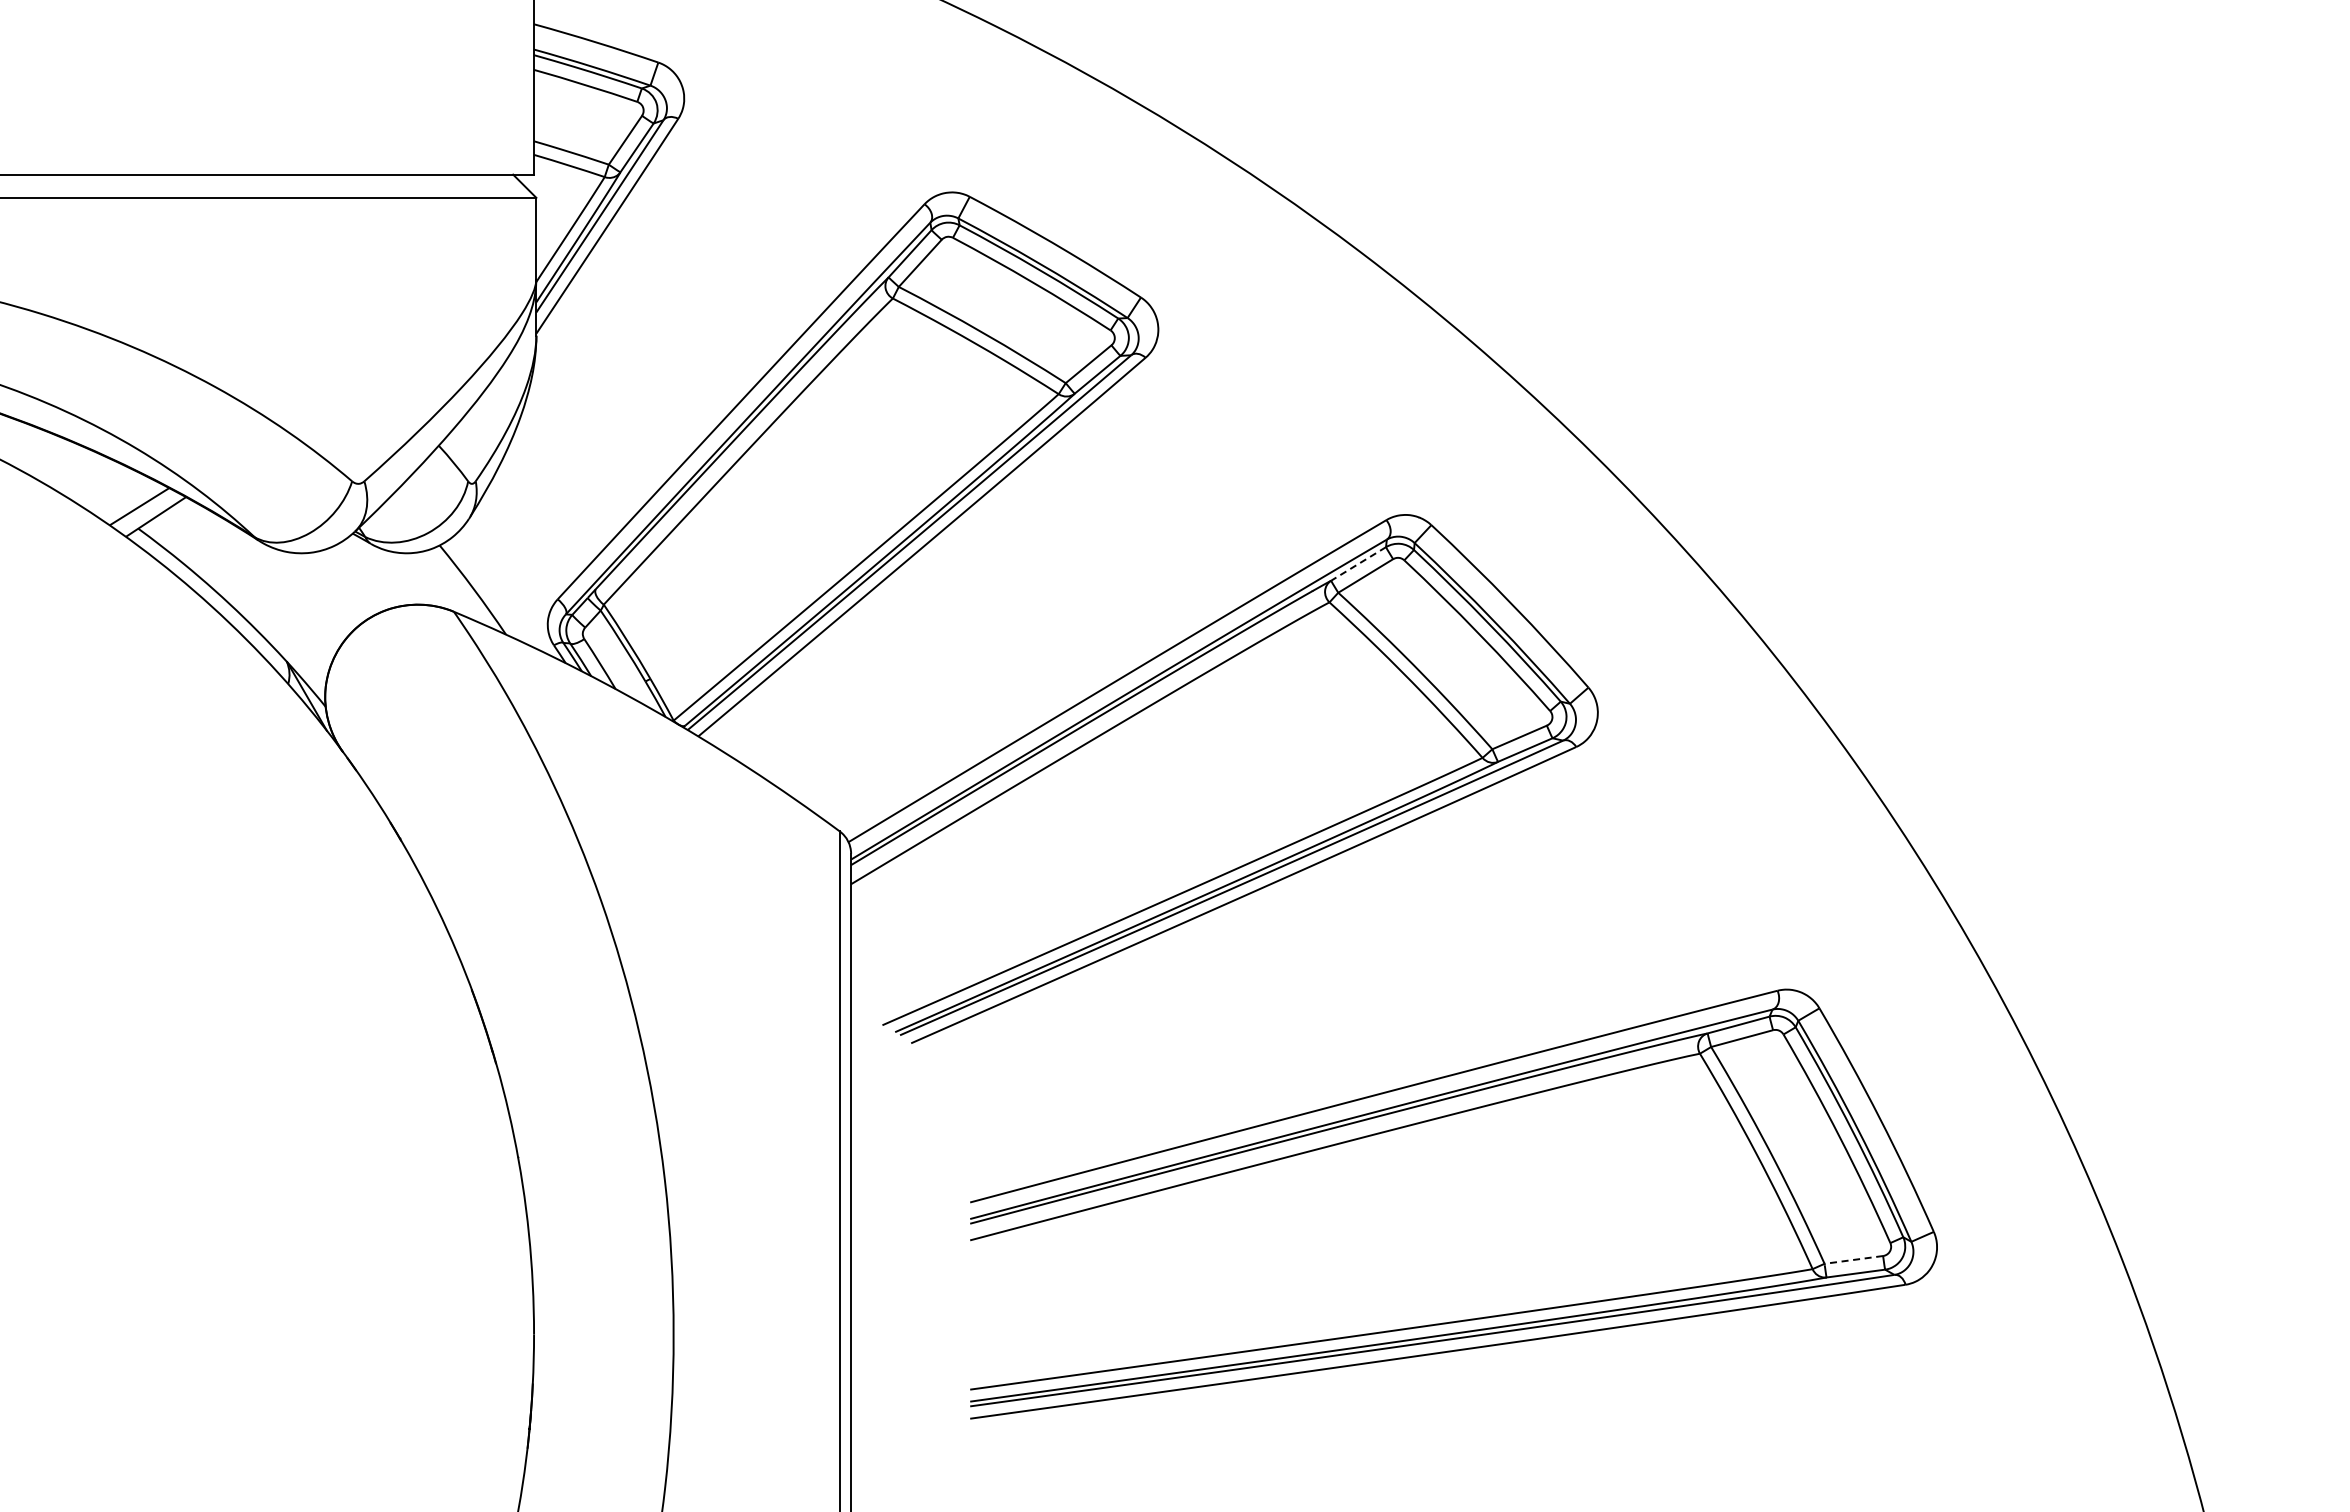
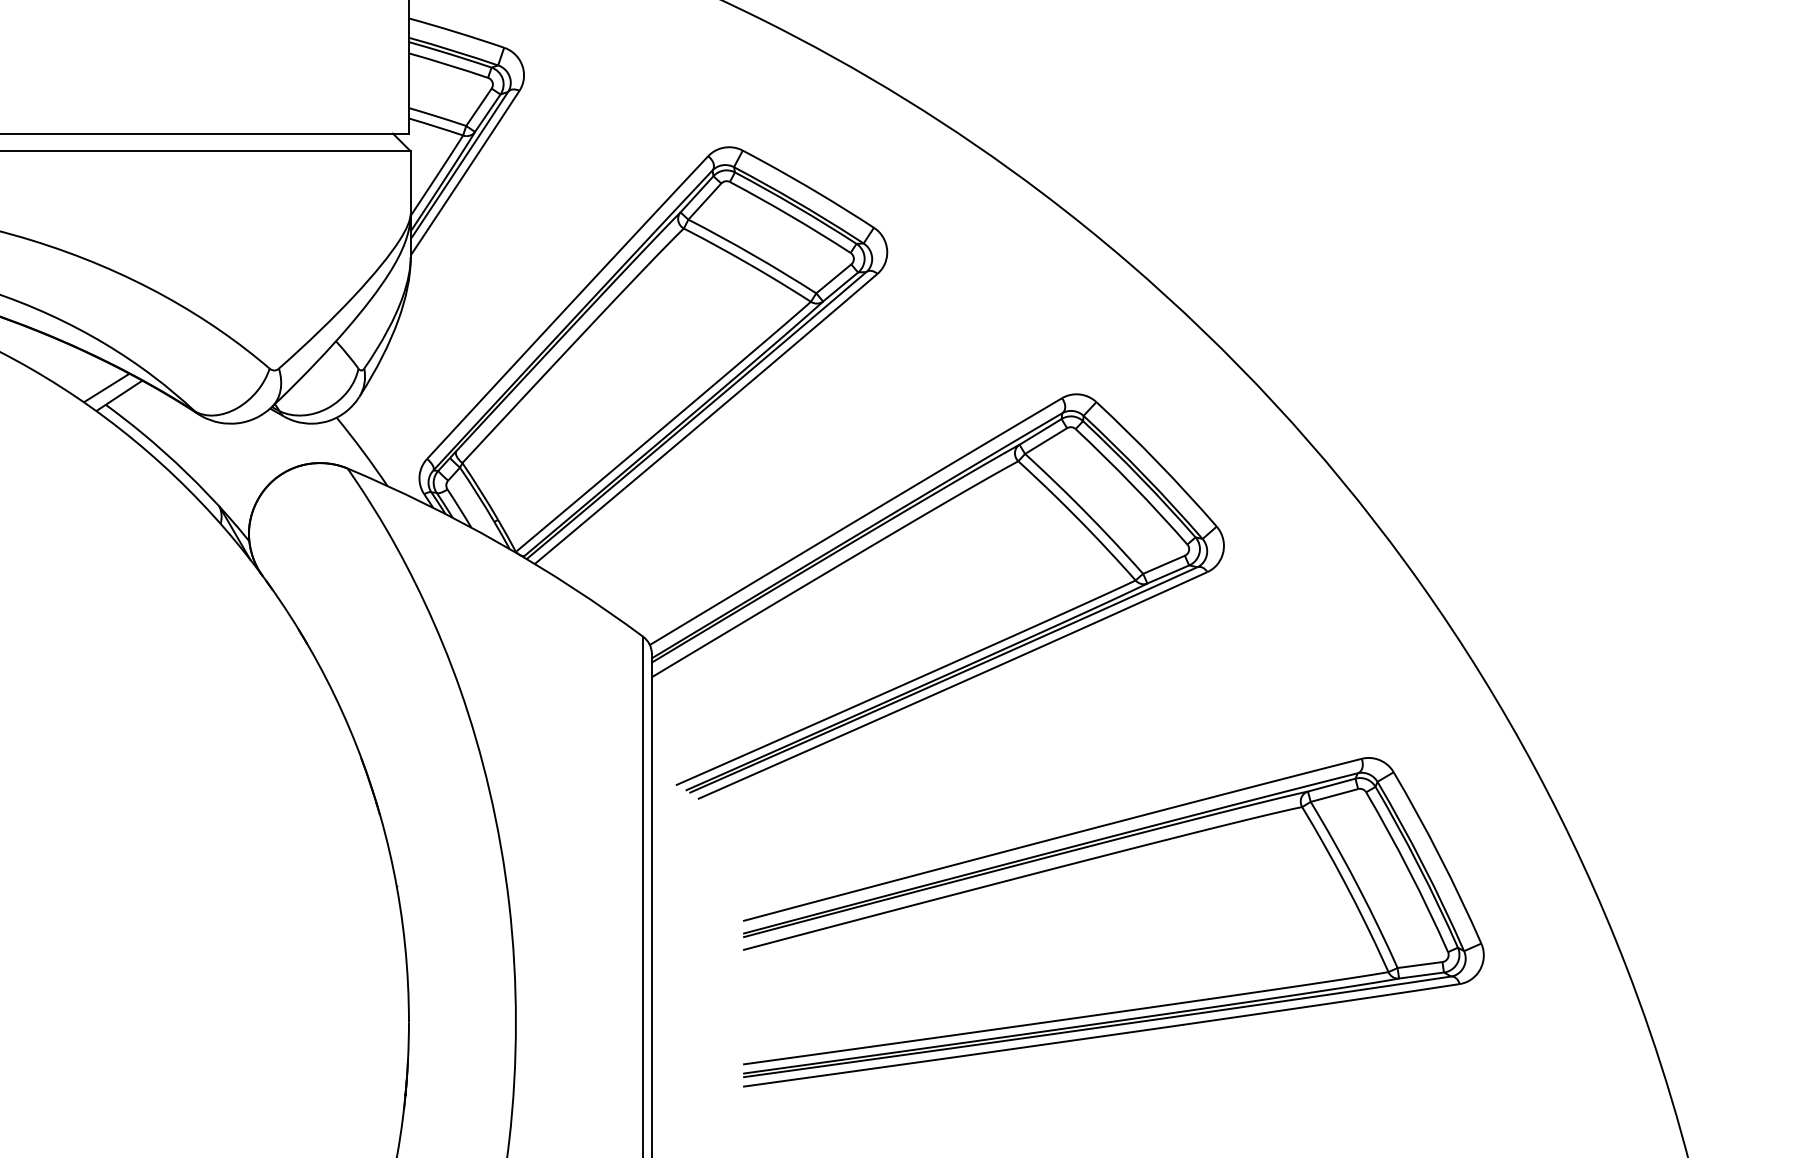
line: (1358, 564) -> (1040, 432), dashed -> solid
line: (1853, 1259) -> (1419, 964), dashed -> solid

